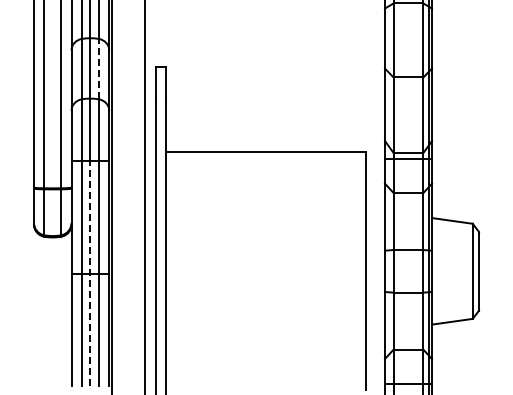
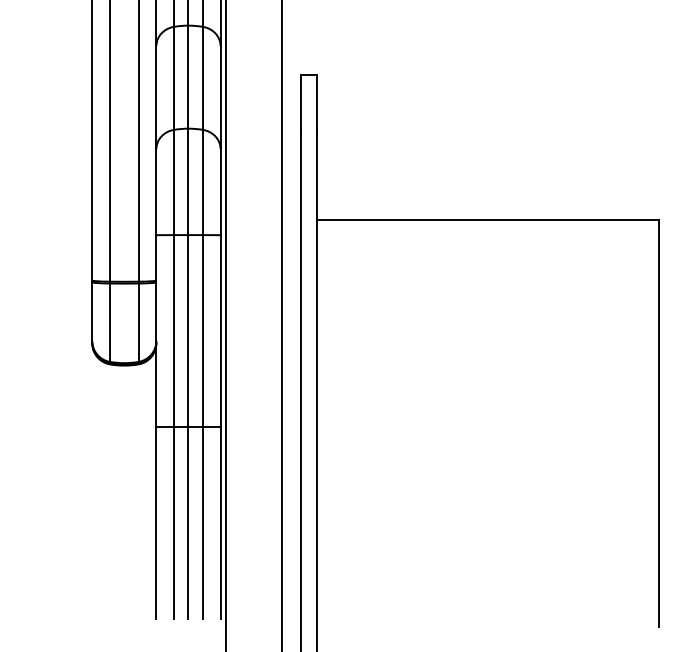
line: (98, 68) -> (202, 77), dashed -> solid
line: (90, 273) -> (188, 427), dashed -> solid

